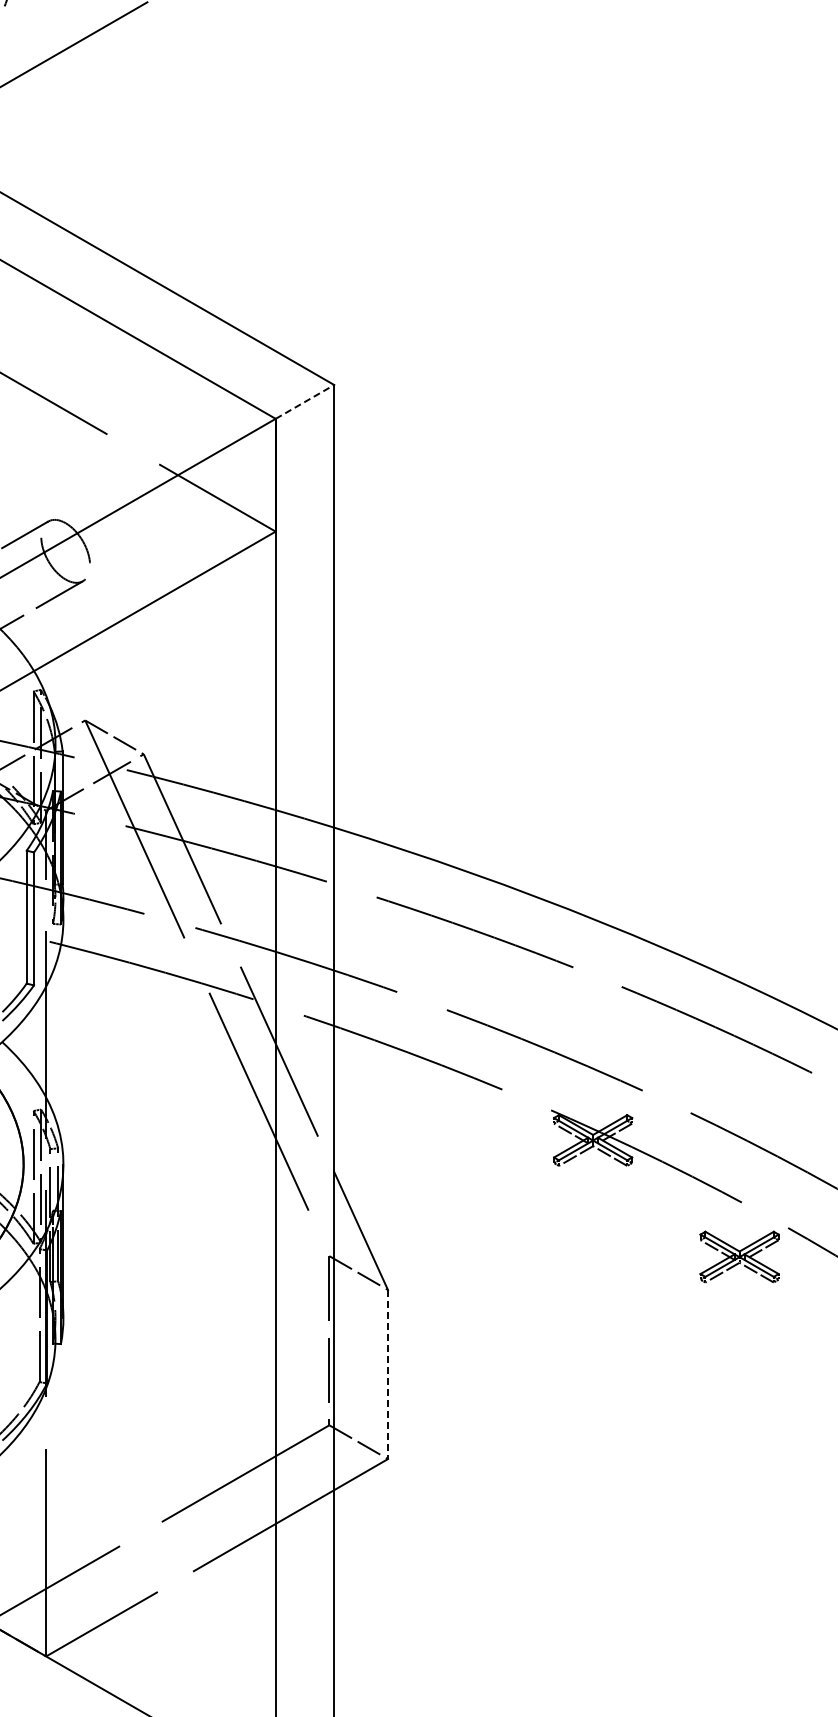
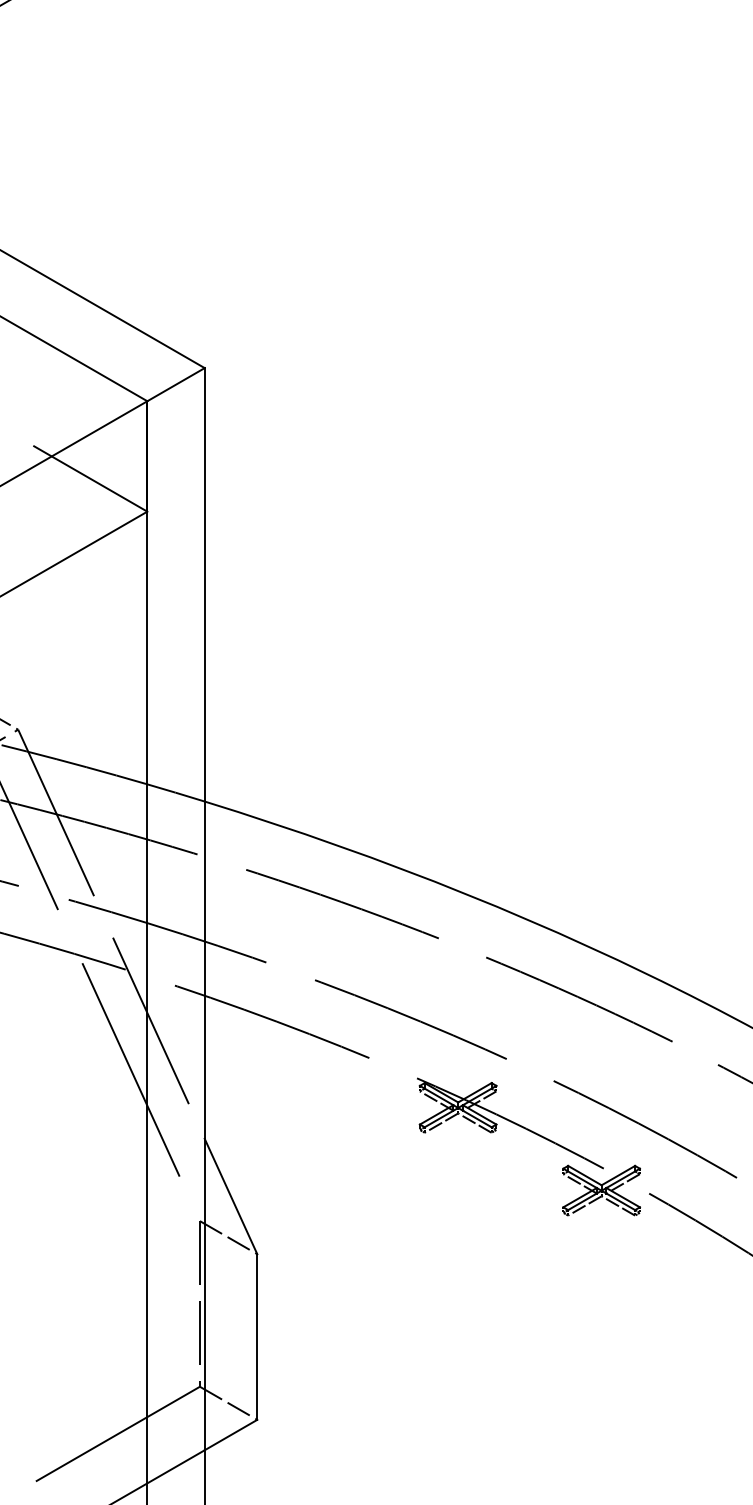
line: (304, 401) -> (175, 384), dashed -> solid
part: (739, 1256) -> (601, 1190), moved
line: (387, 1374) -> (256, 1337), dashed -> solid

